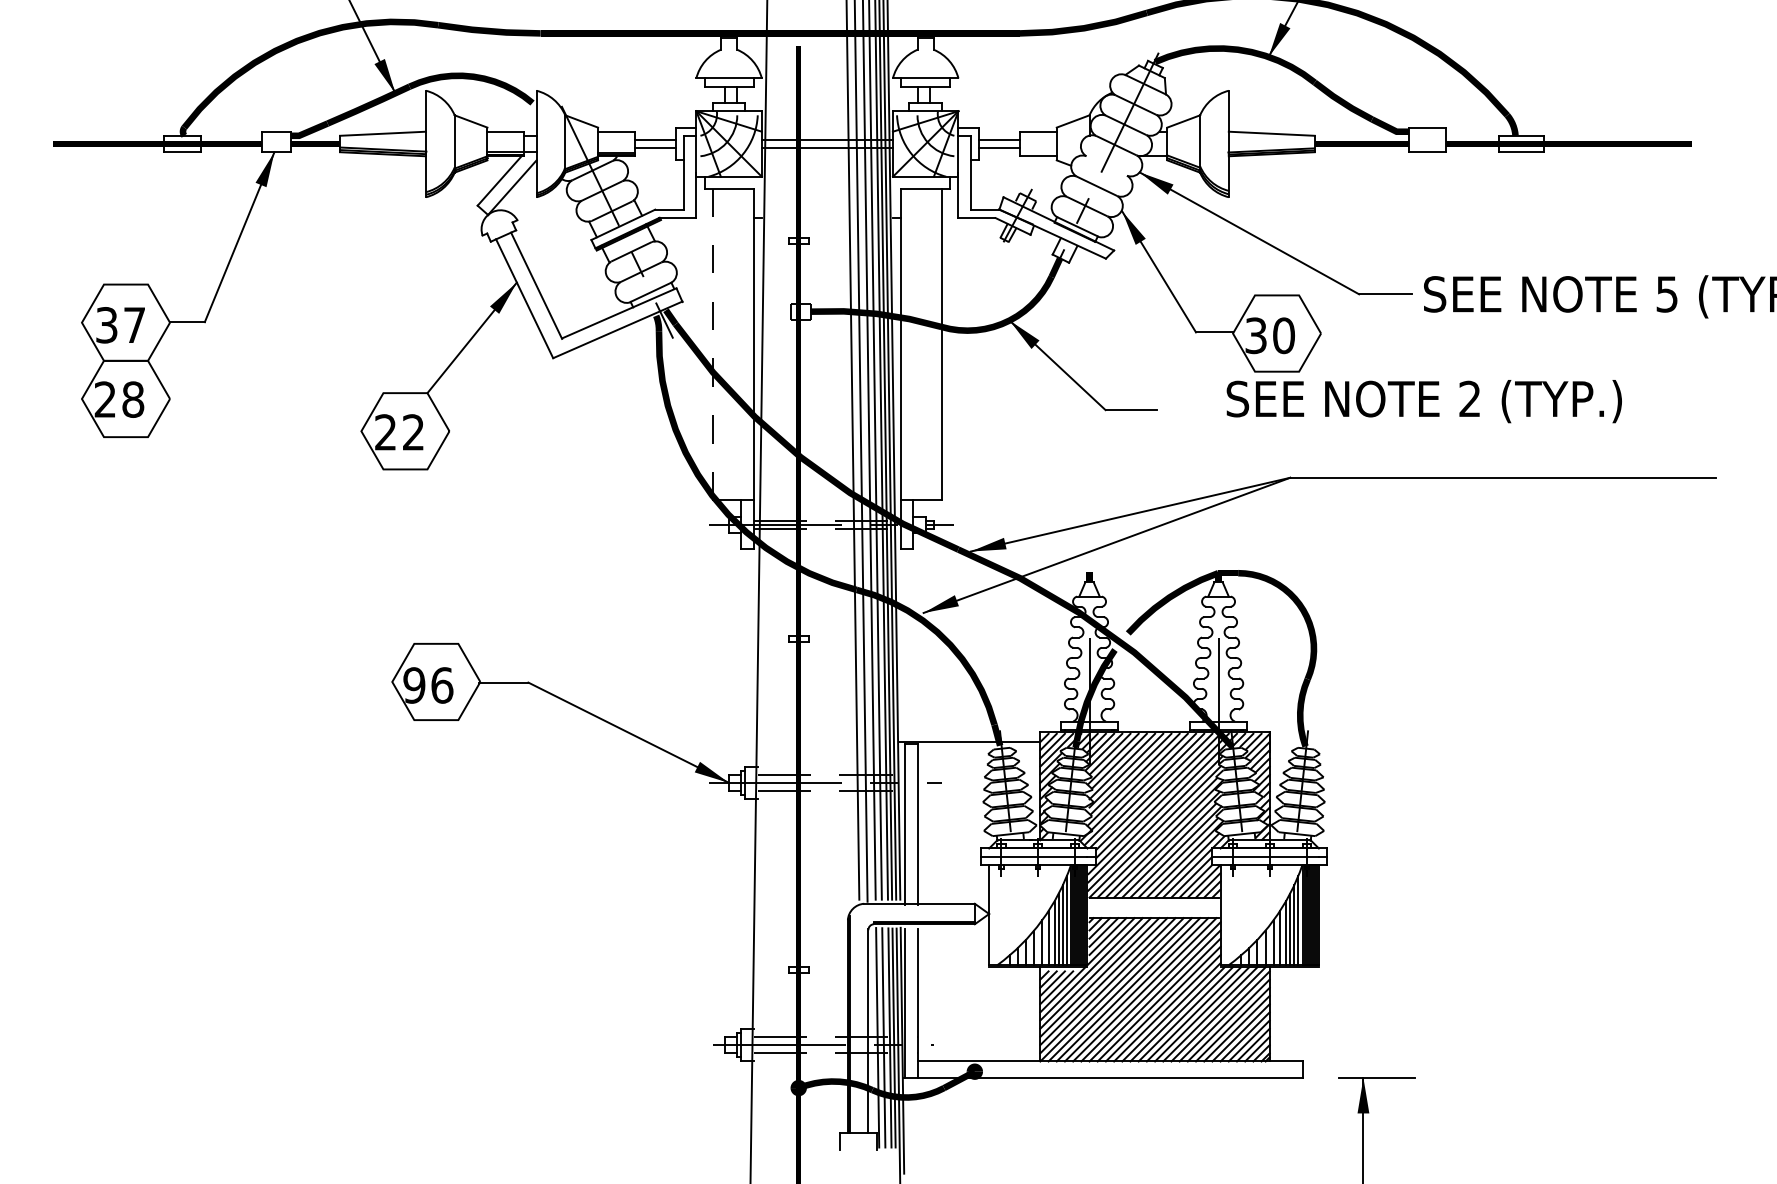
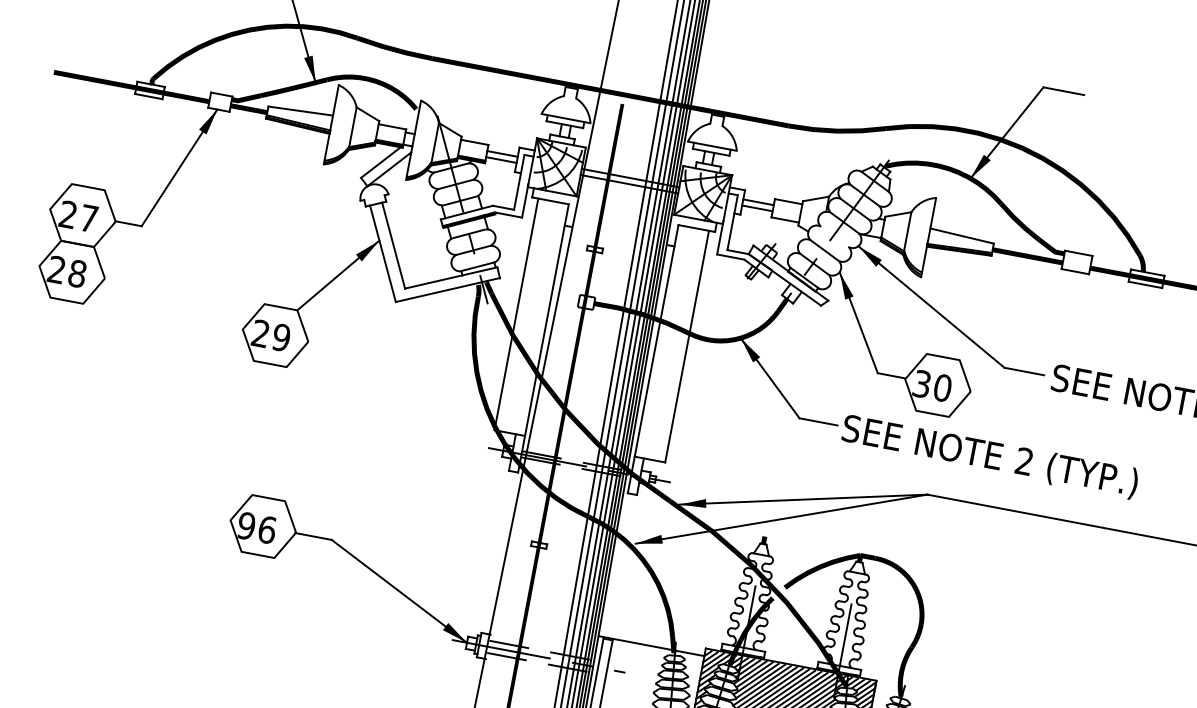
text: (106, 325) -> (68, 214), 37 -> 27
line: (712, 344) -> (516, 314), dashed -> solid
text: (1423, 401) -> (989, 456), moved
text: (413, 432) -> (281, 337), 22 -> 29

